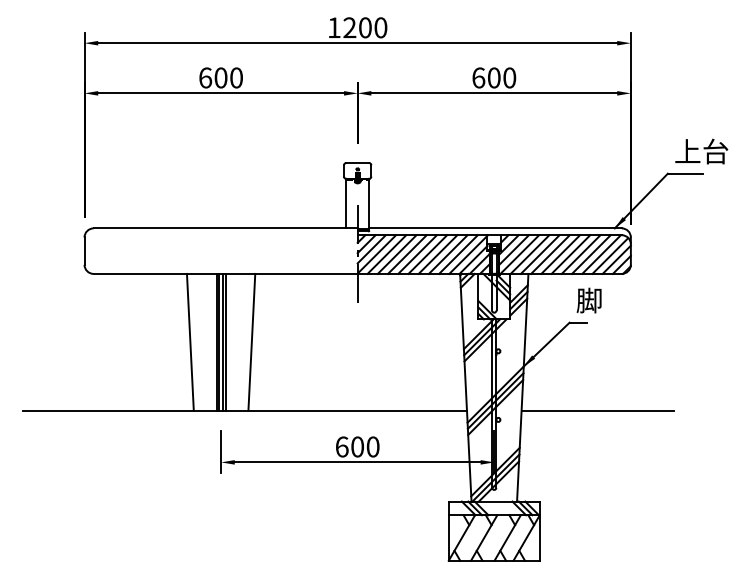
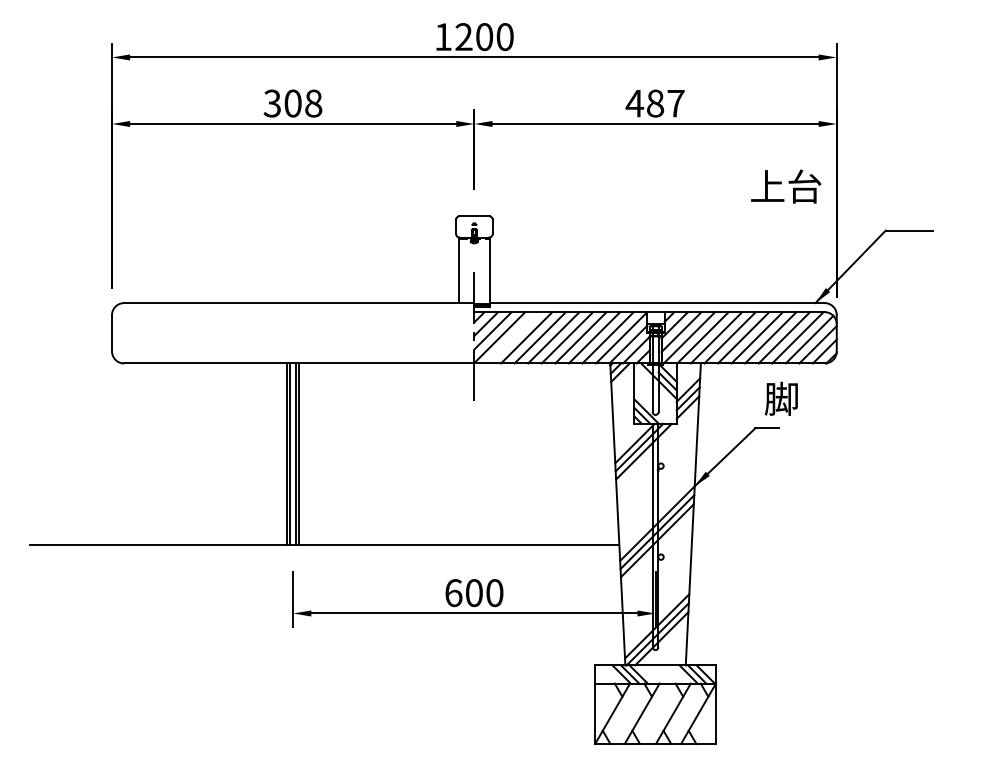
text: (220, 77) -> (292, 102), 600 -> 308
text: (493, 77) -> (654, 102), 600 -> 487
text: (701, 151) -> (785, 186), moved
line: (386, 254) -> (512, 337), removed
line: (189, 341) -> (251, 453), removed
line: (251, 341) -> (333, 453), removed
line: (597, 410) -> (792, 544), removed

